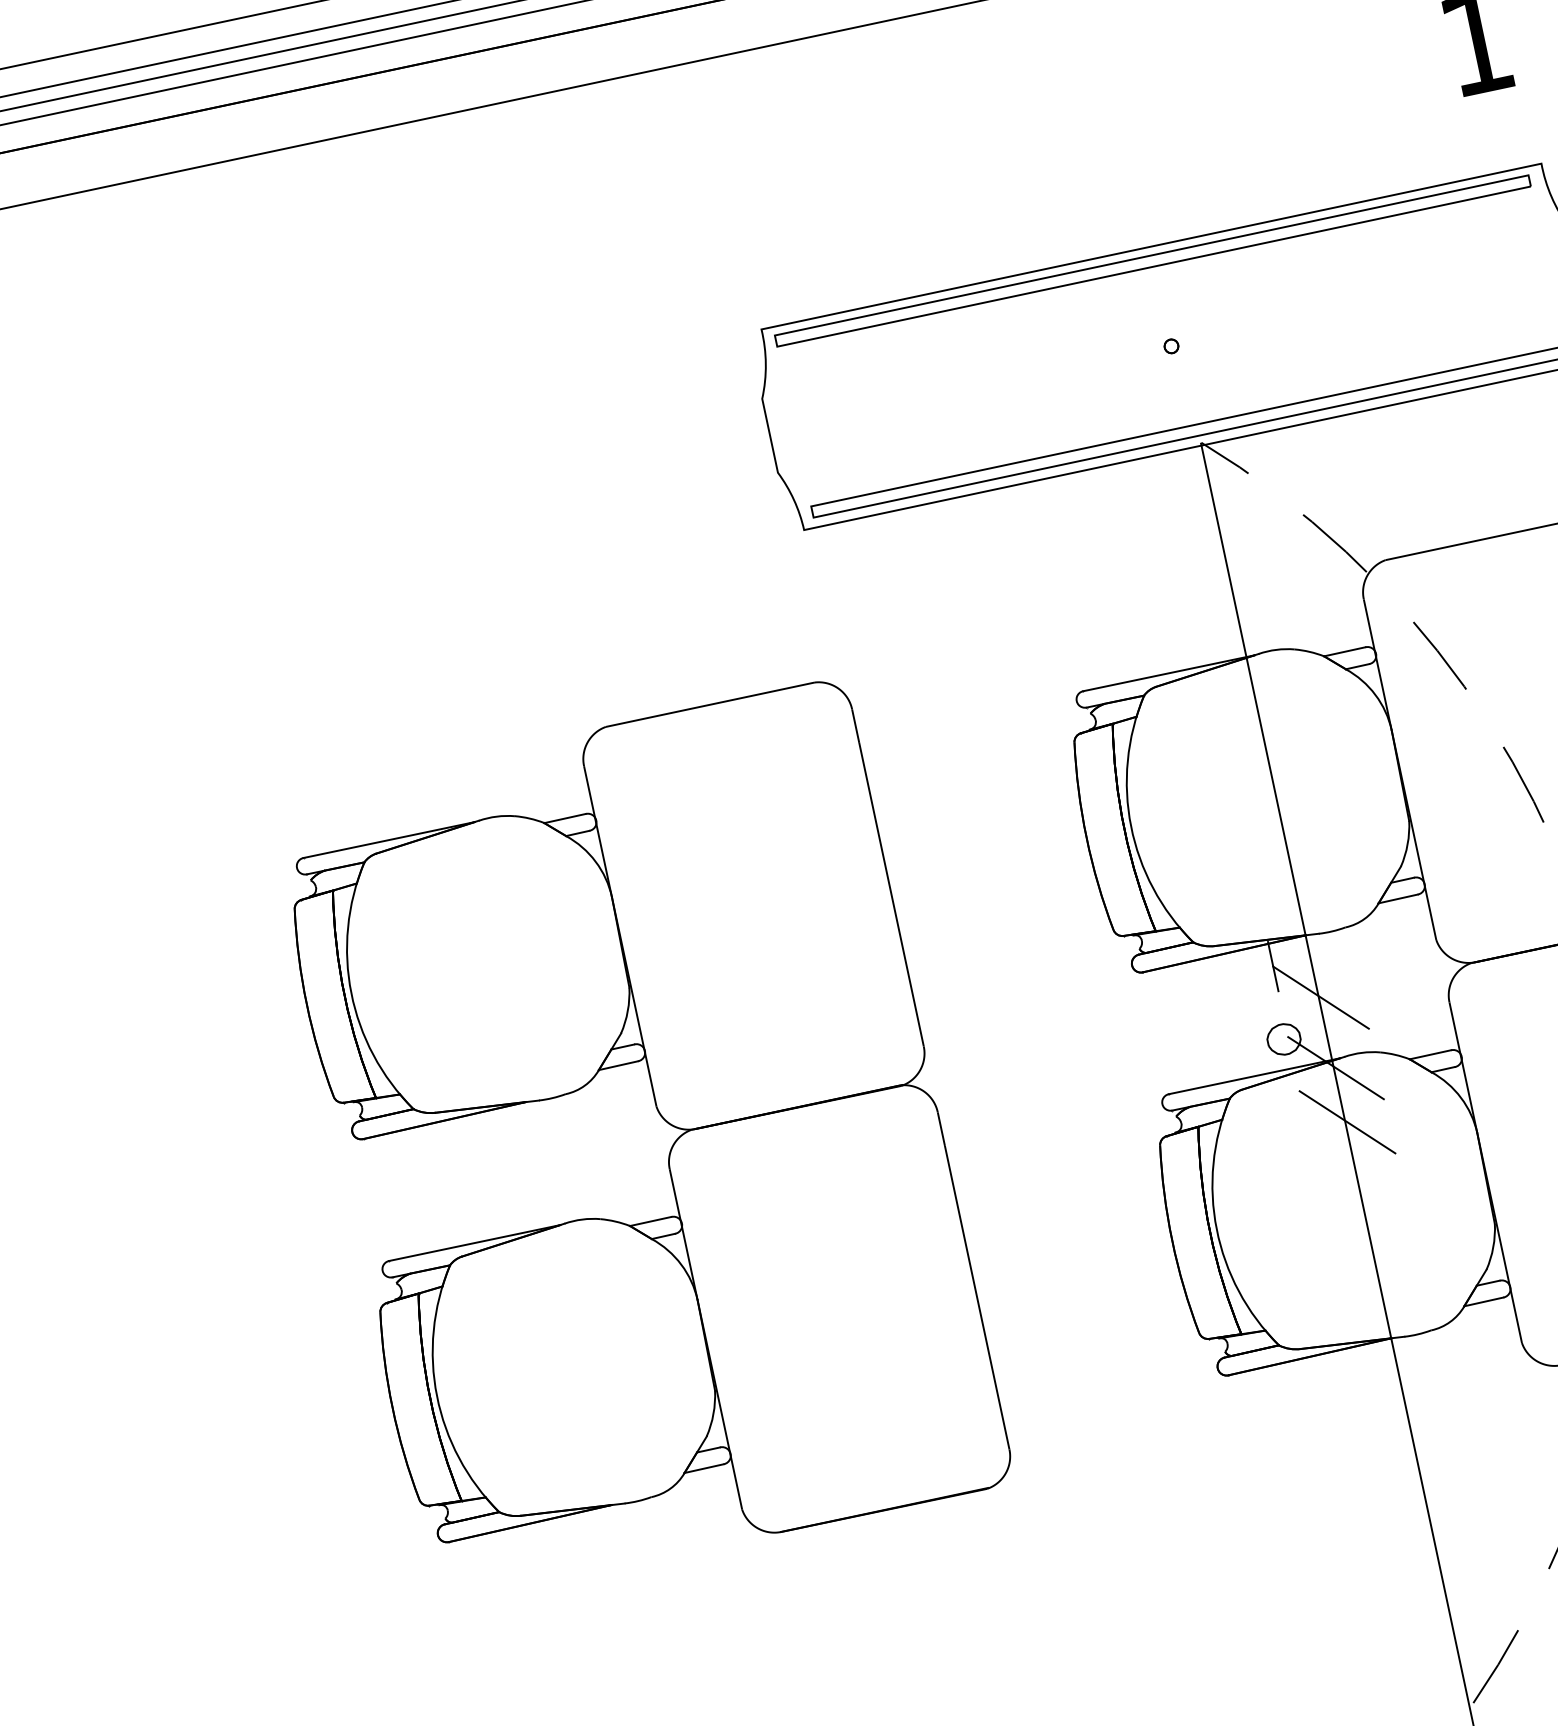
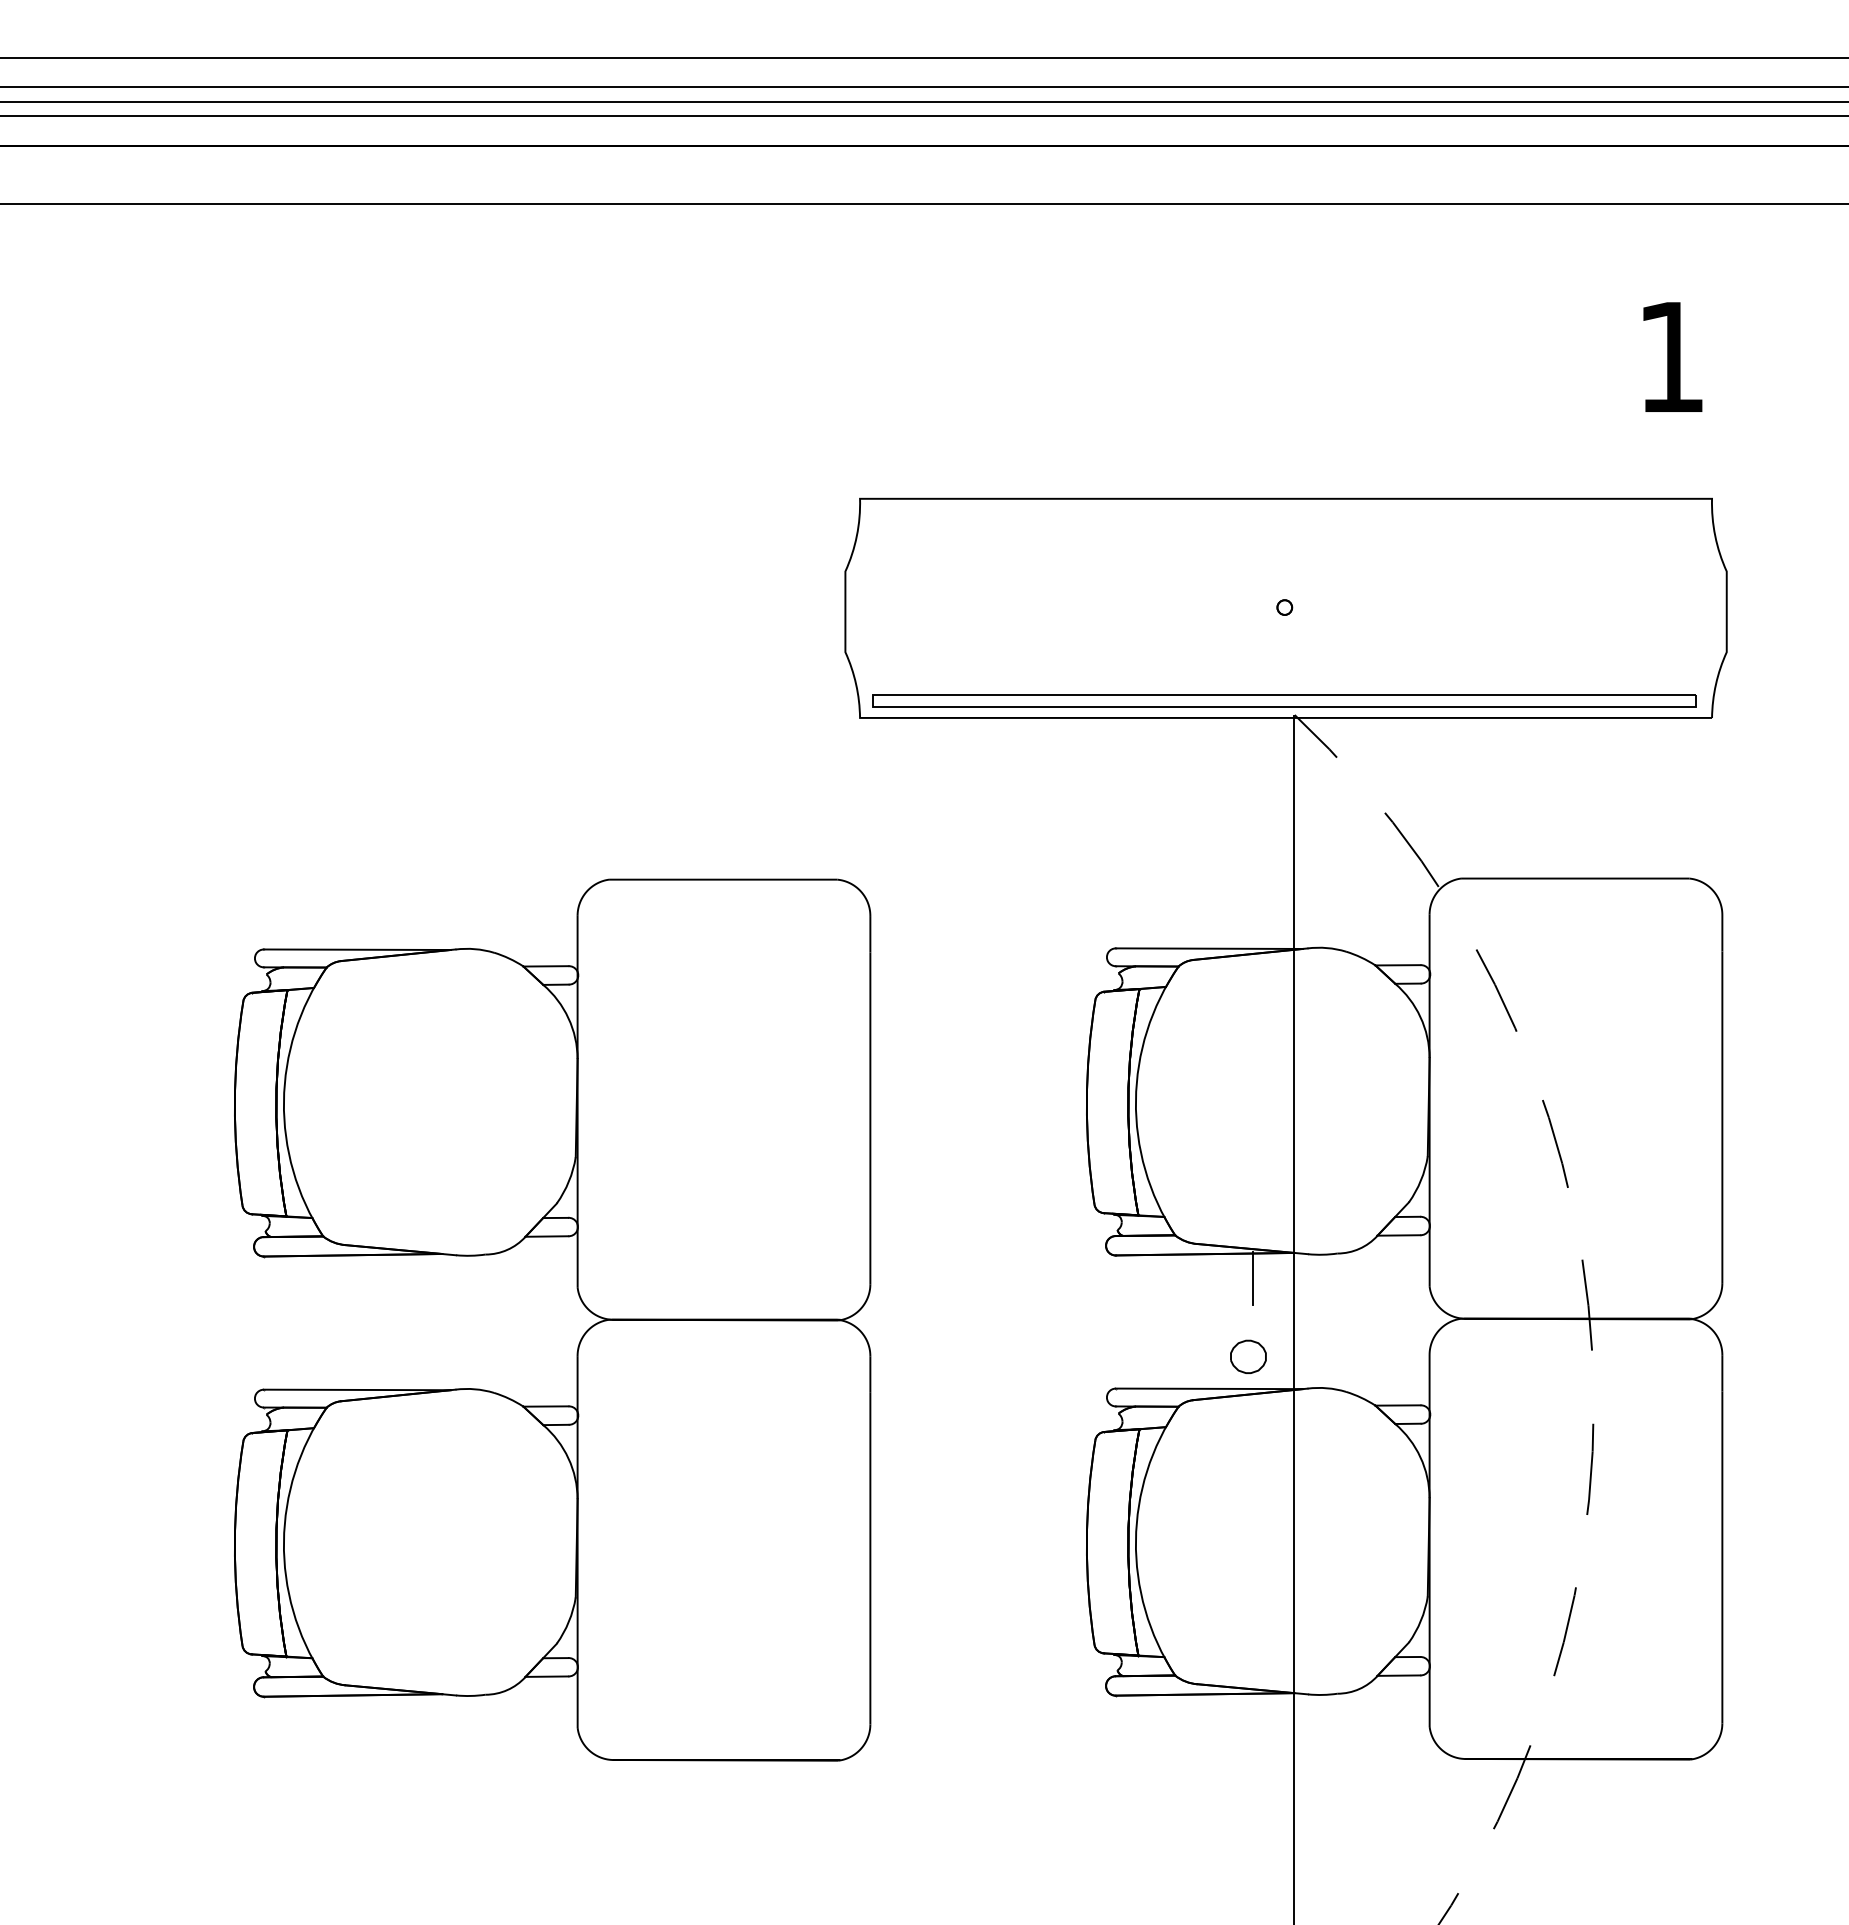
part: (1152, 260) -> (1284, 513), removed
line: (1321, 997) -> (1296, 1321), removed
line: (1336, 1068) -> (1296, 1398), removed
line: (1347, 1122) -> (1296, 1457), removed

